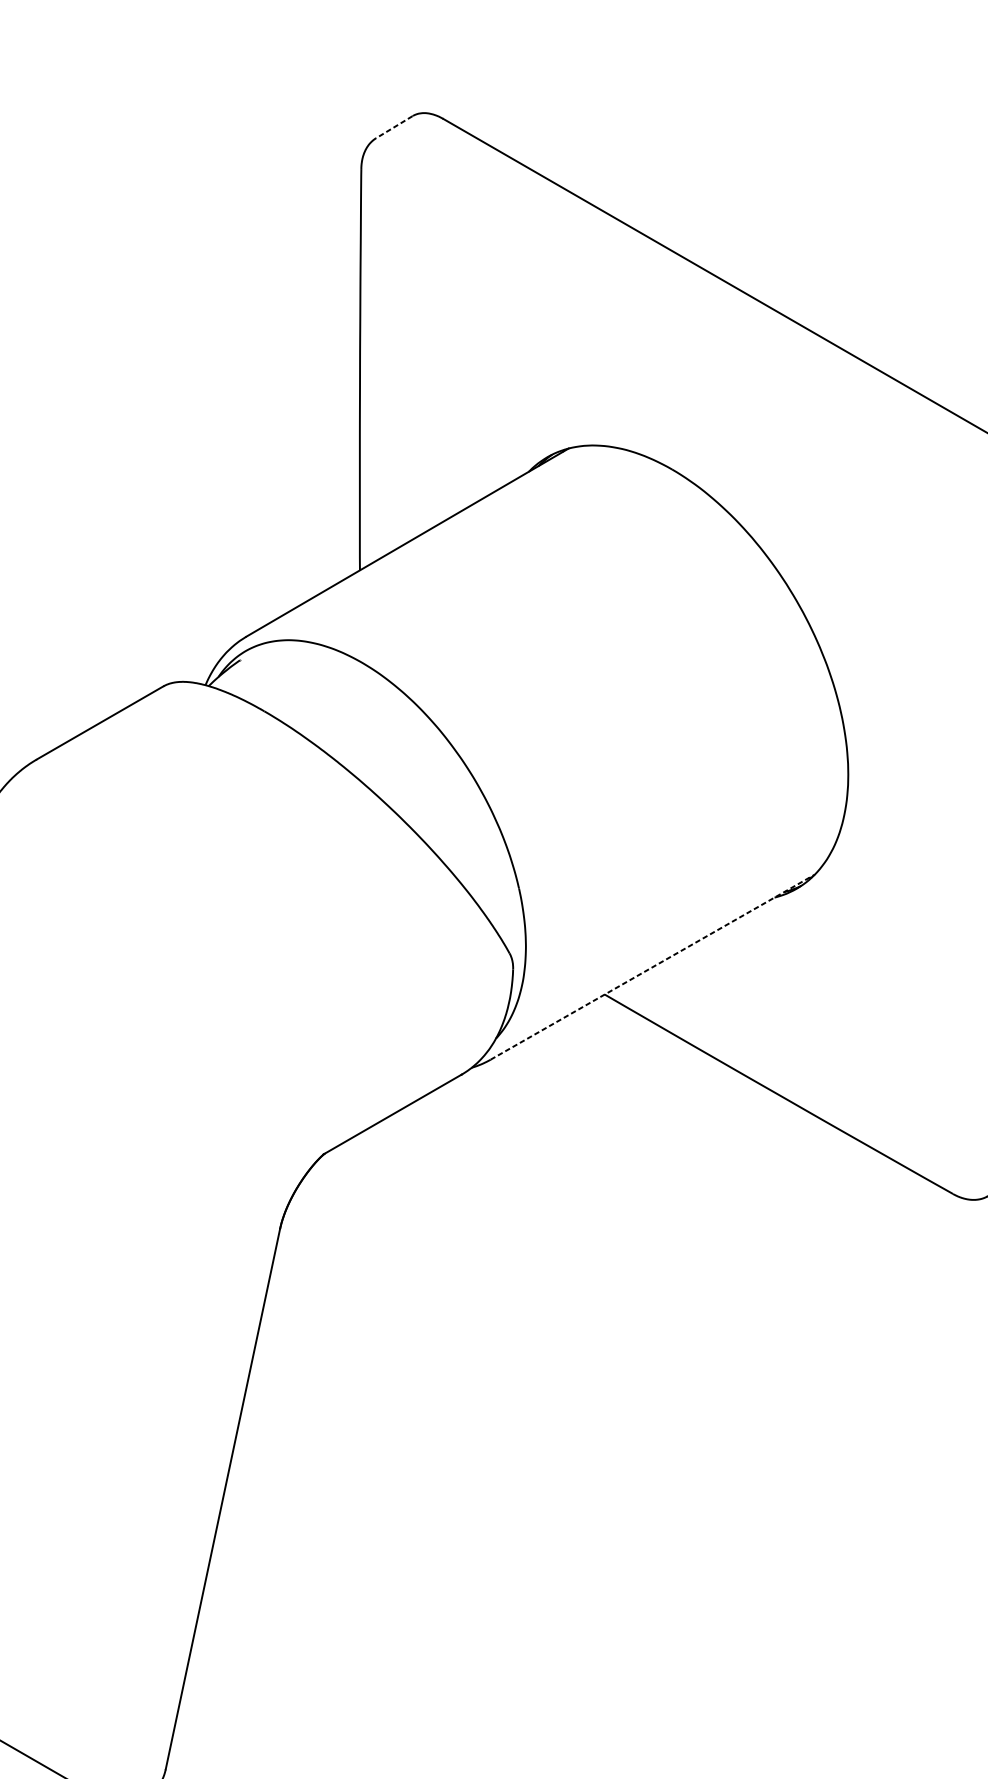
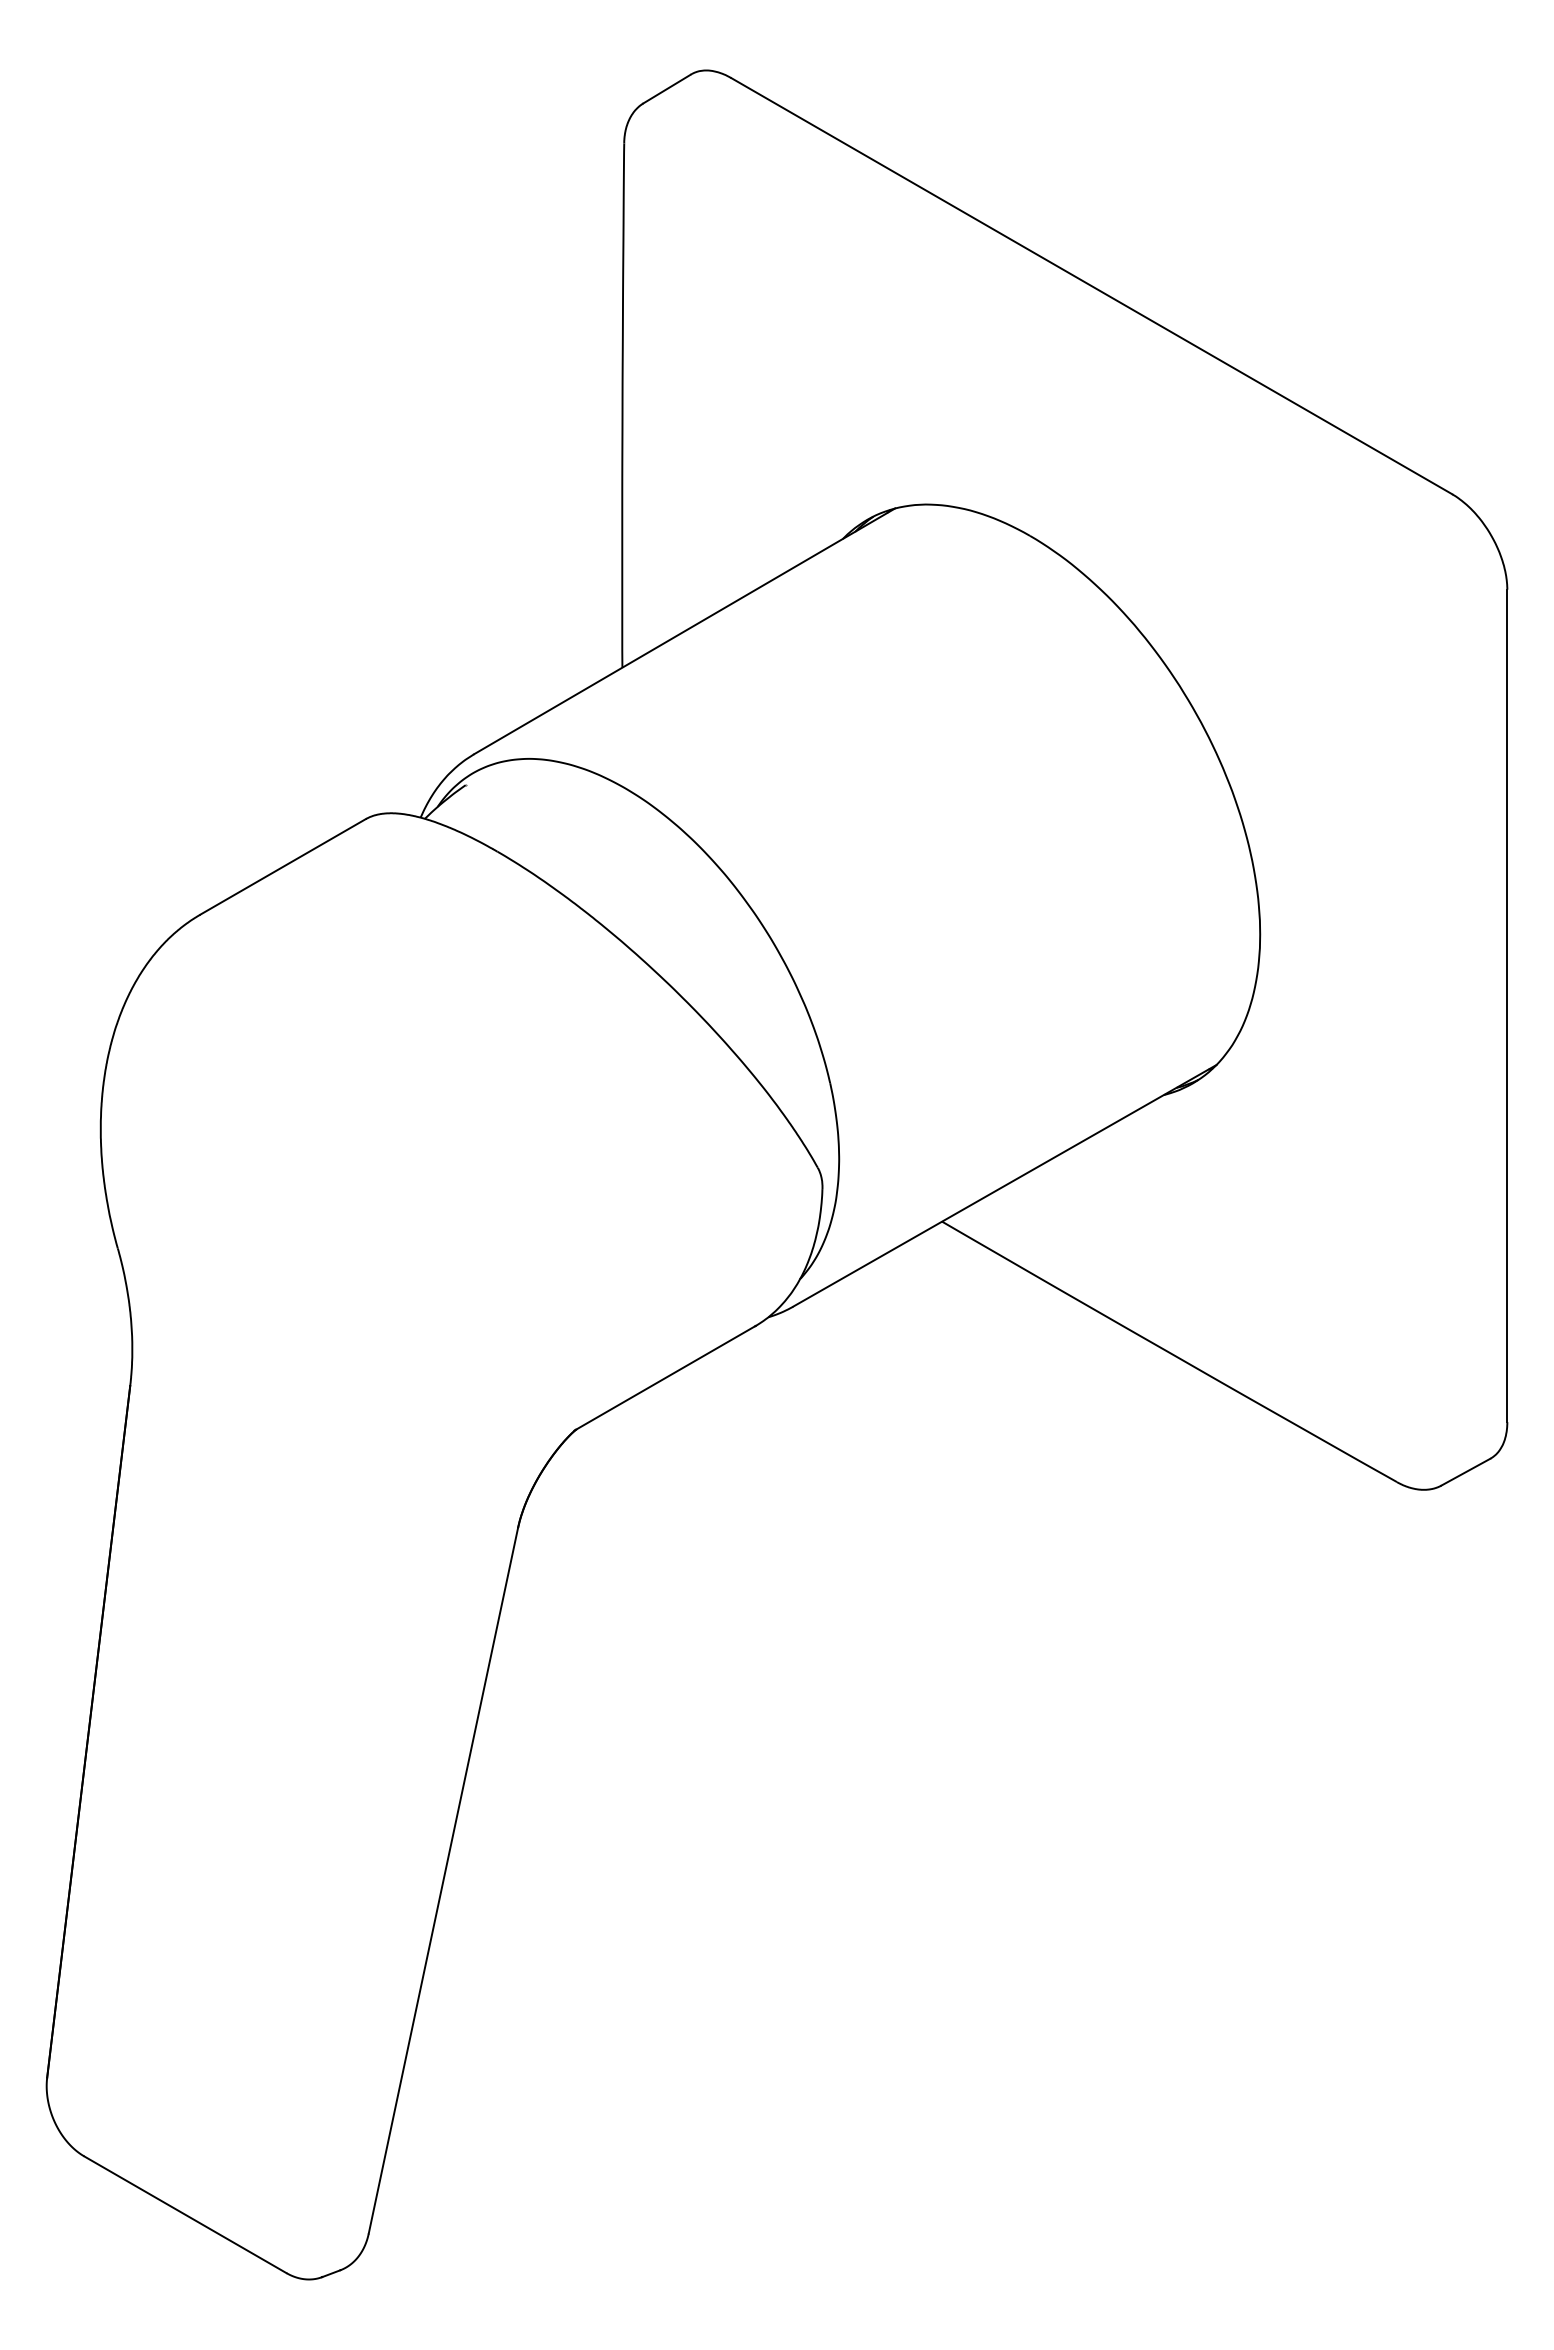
line: (394, 126) -> (667, 88), dashed -> solid
line: (652, 966) -> (1004, 1185), dashed -> solid

